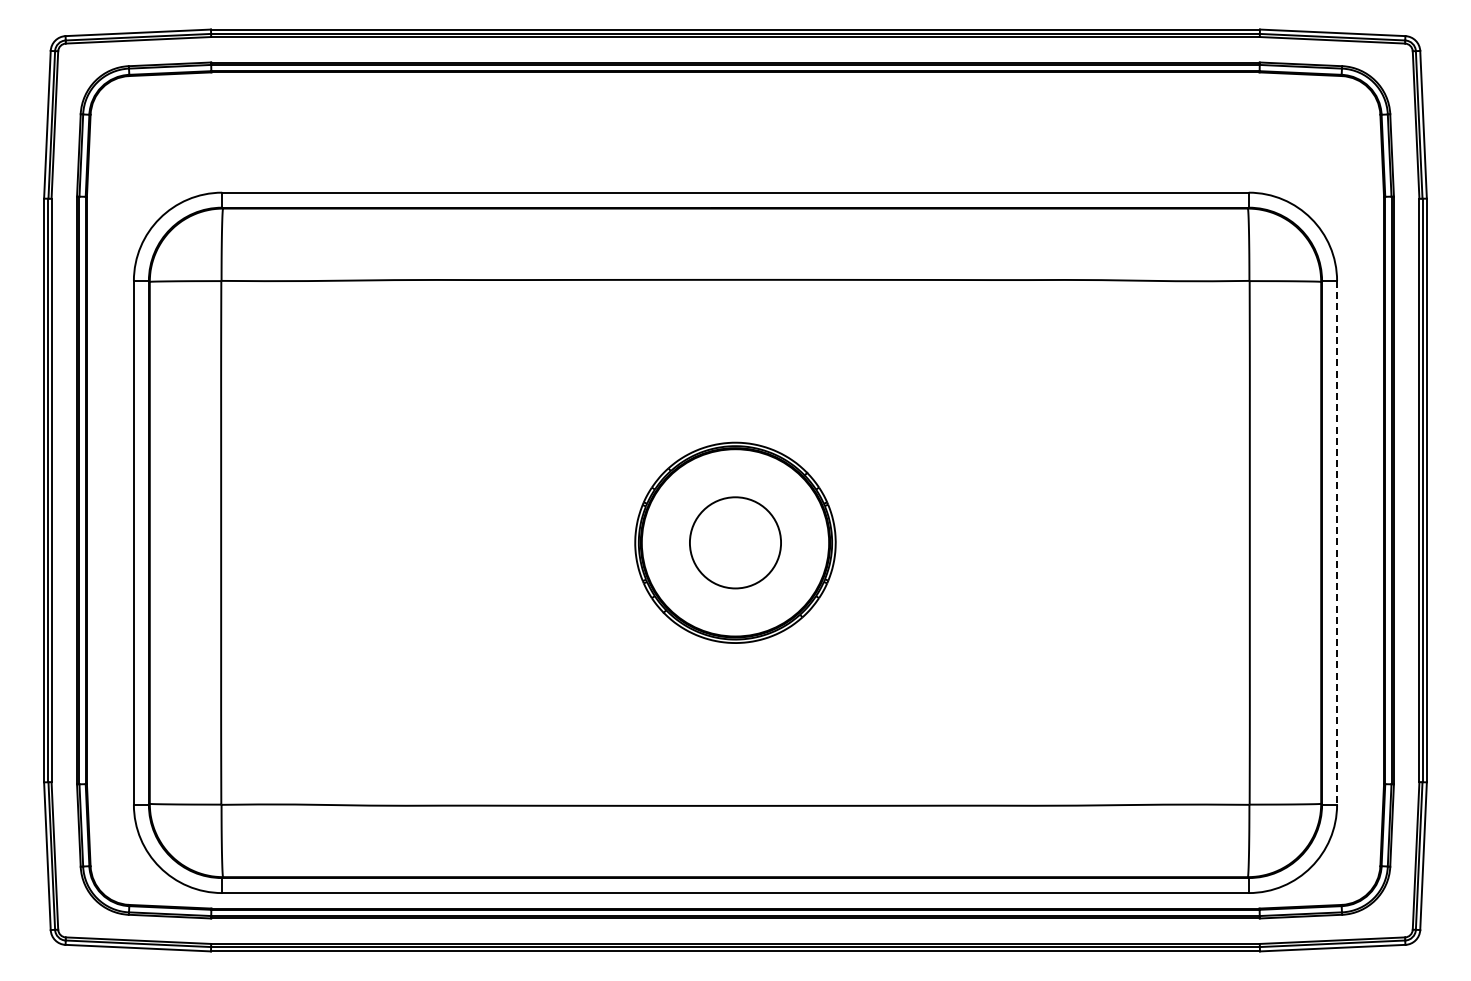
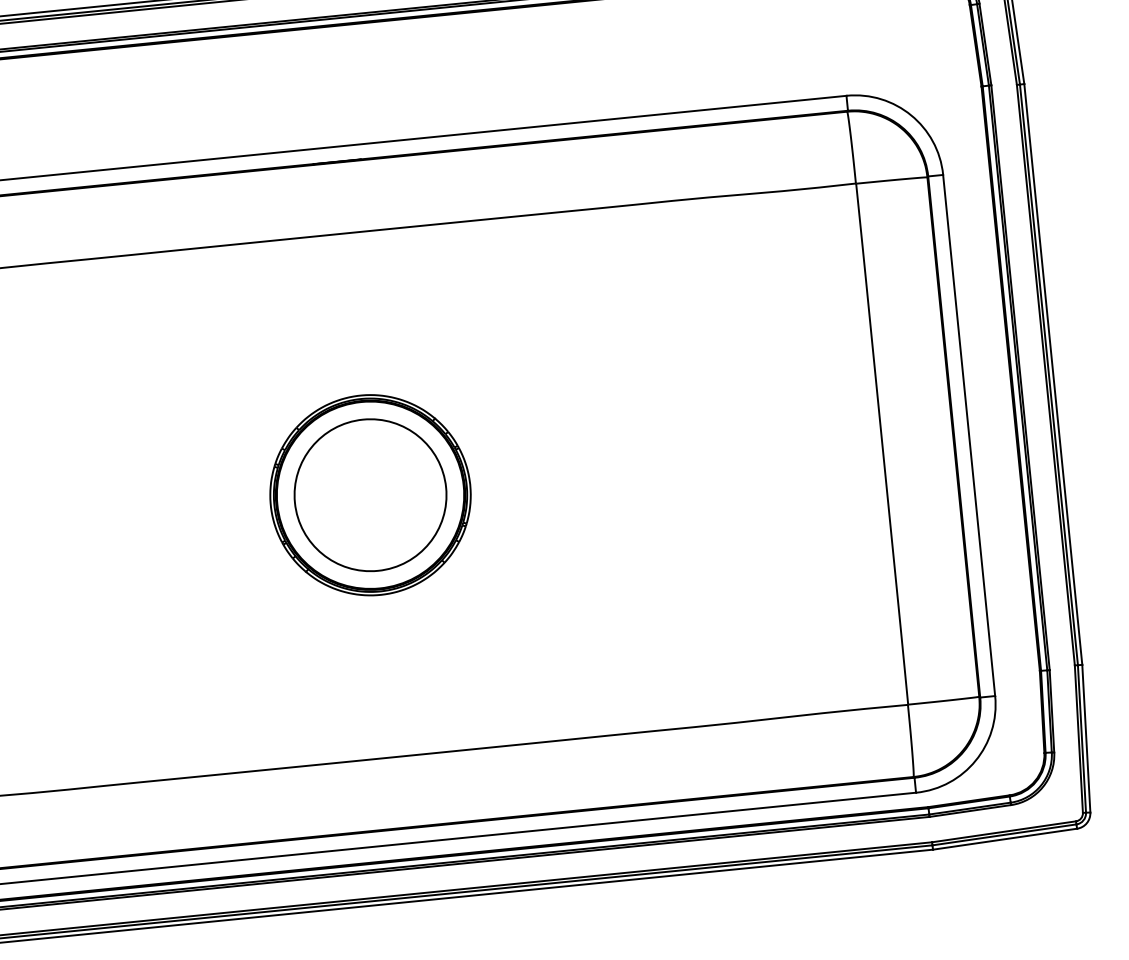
circle: (735, 542) -> (370, 494), size x1.67
line: (1337, 542) -> (969, 435), dashed -> solid

